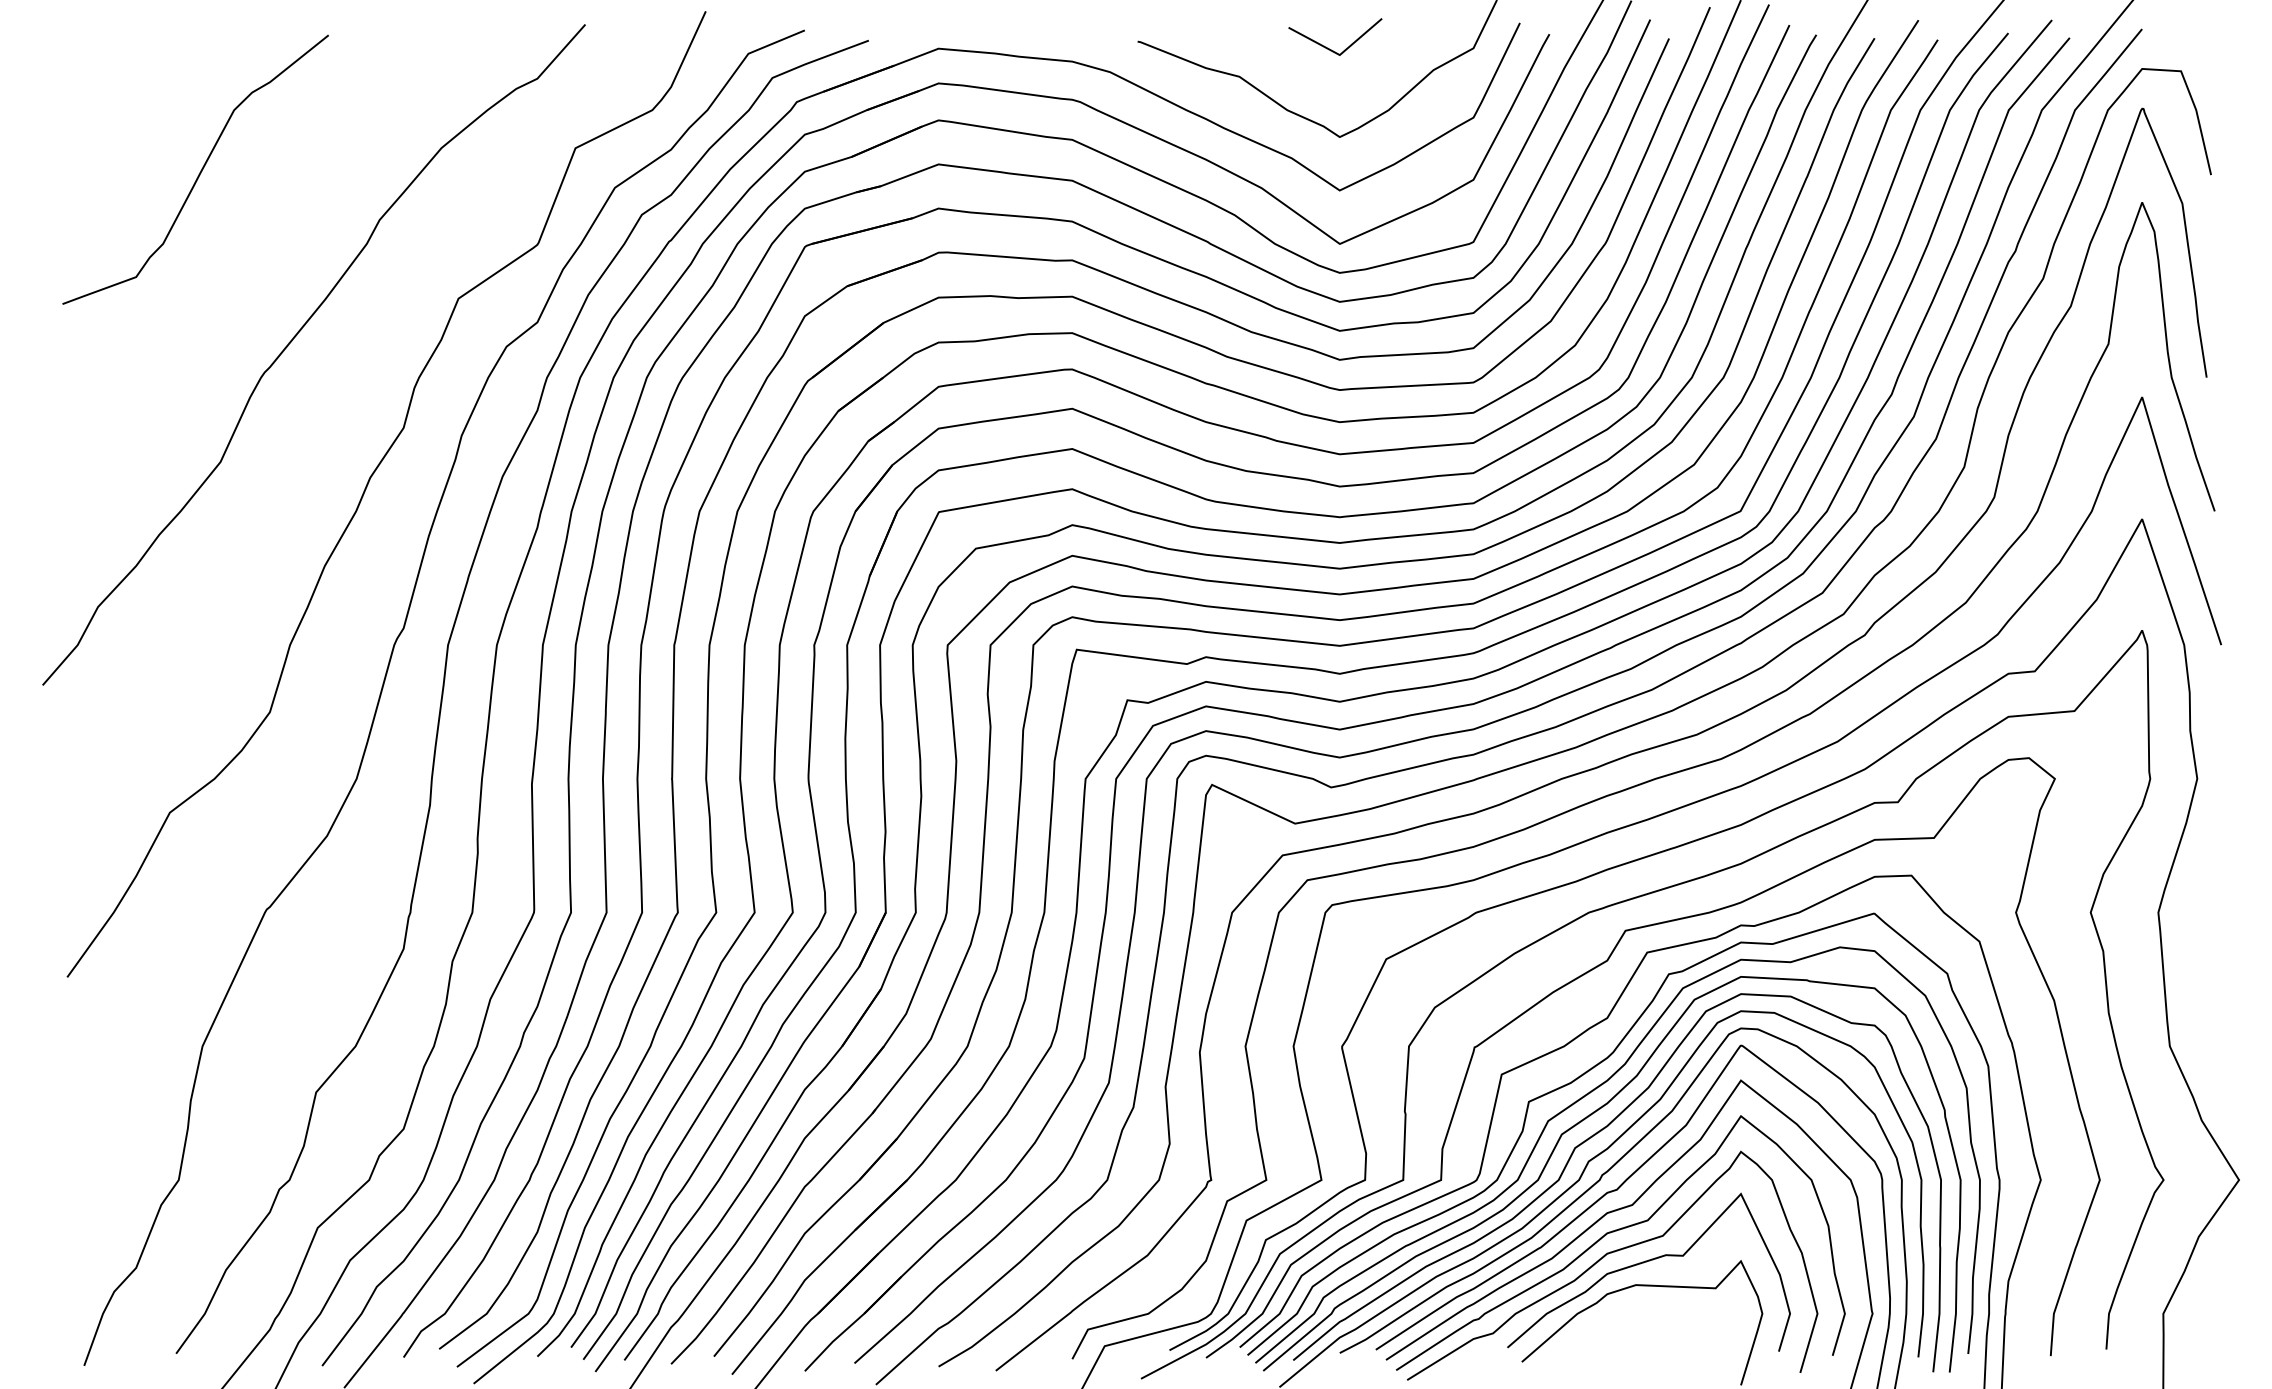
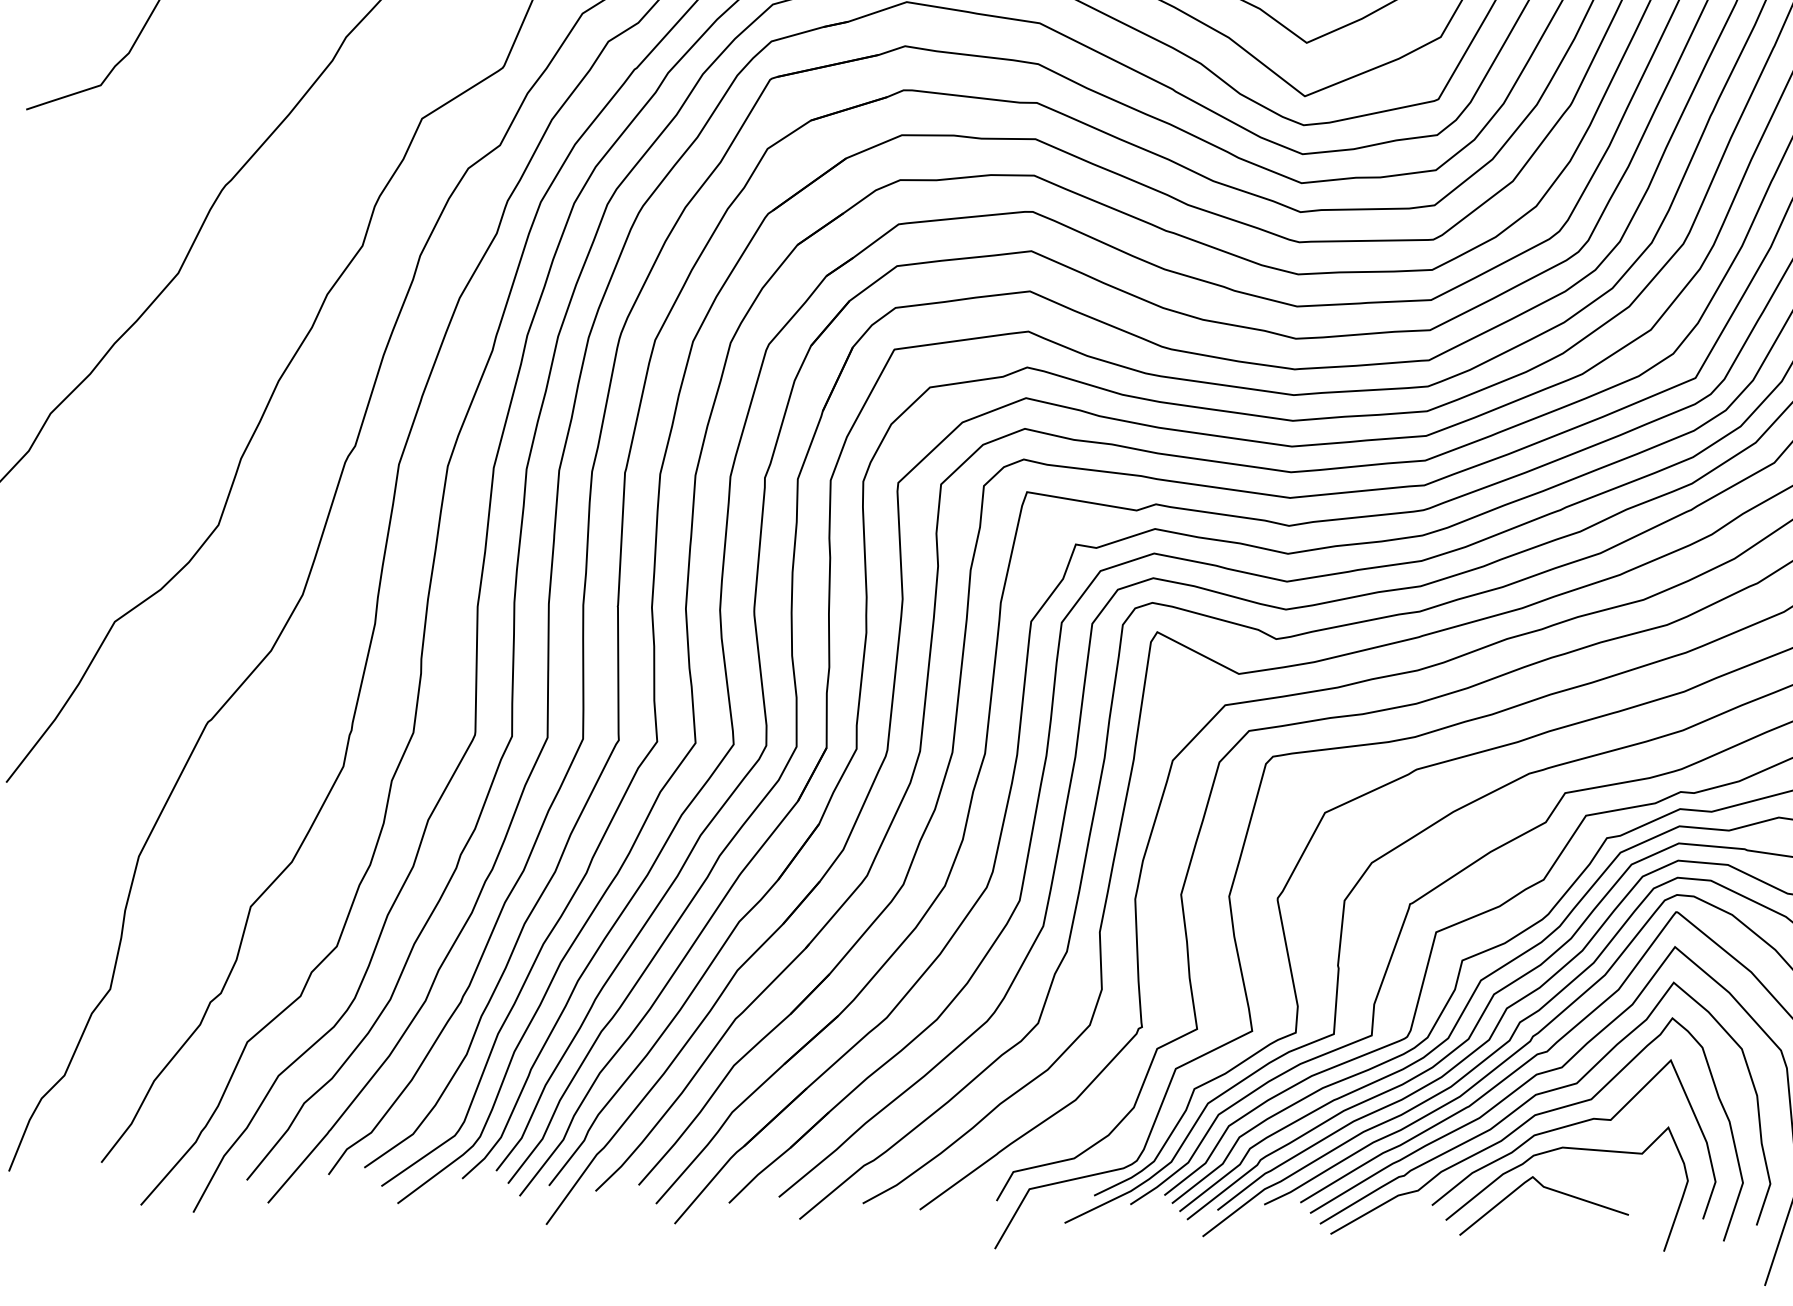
line: (1626, 1328) -> (1551, 1190), added

